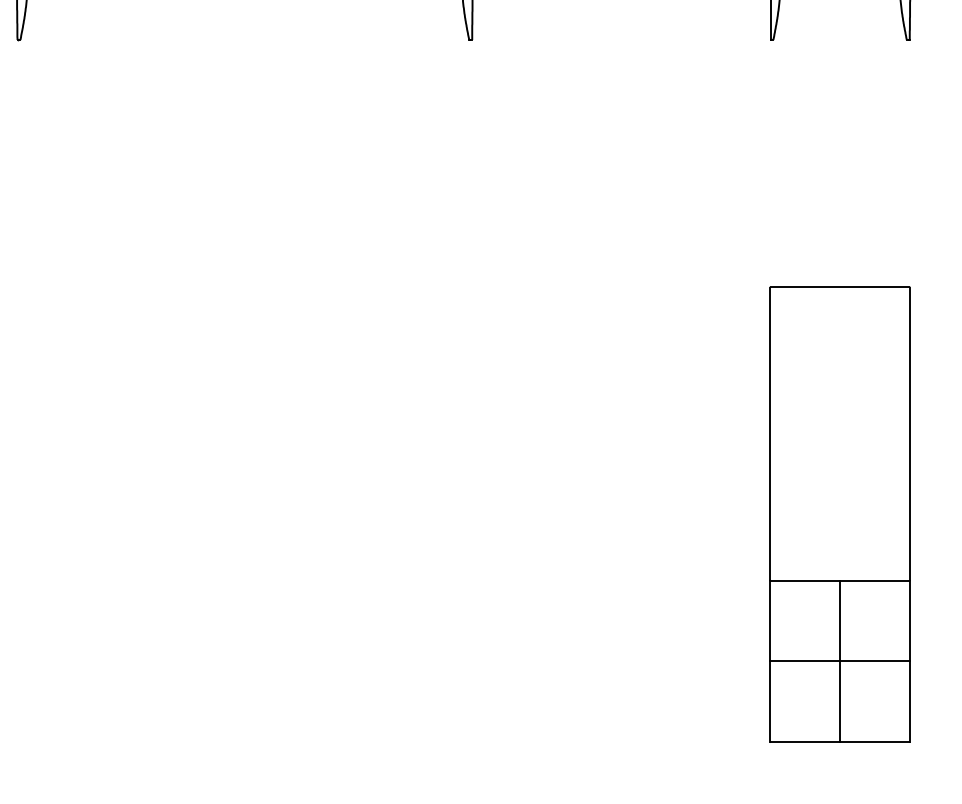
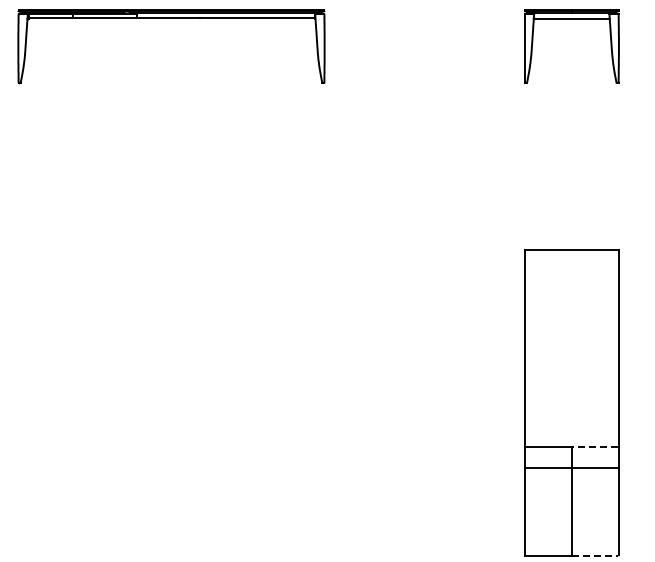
line: (873, 579) -> (594, 446), solid -> dashed
line: (839, 661) -> (571, 468), moved
line: (875, 742) -> (595, 555), solid -> dashed

